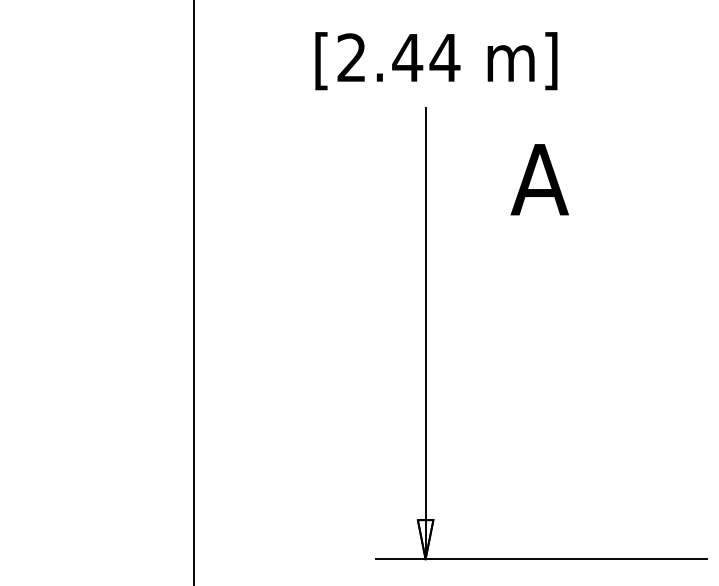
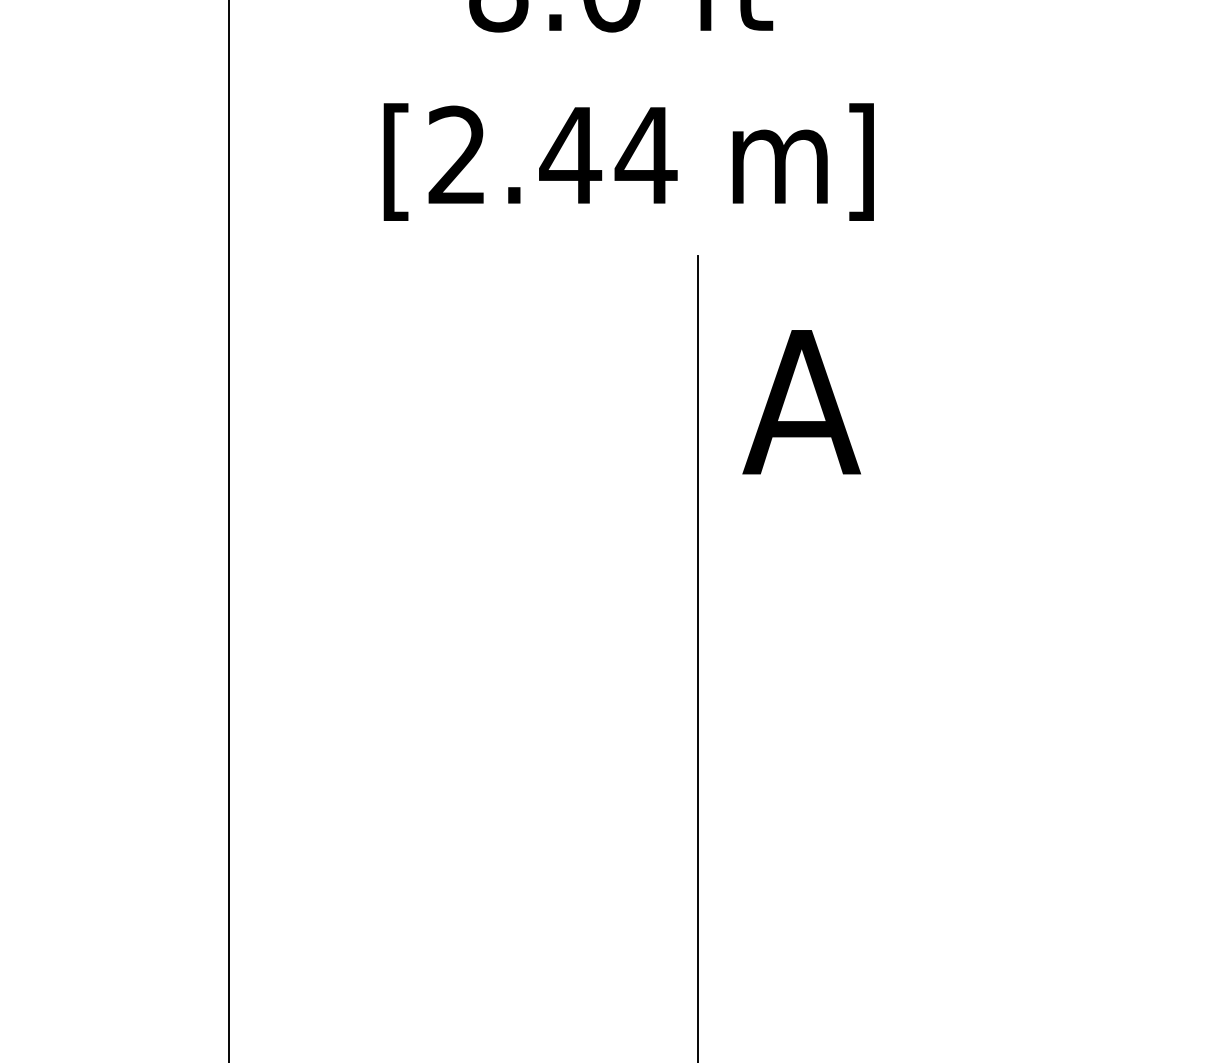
text: (436, 61) -> (628, 162), moved
text: (539, 179) -> (801, 401), moved

